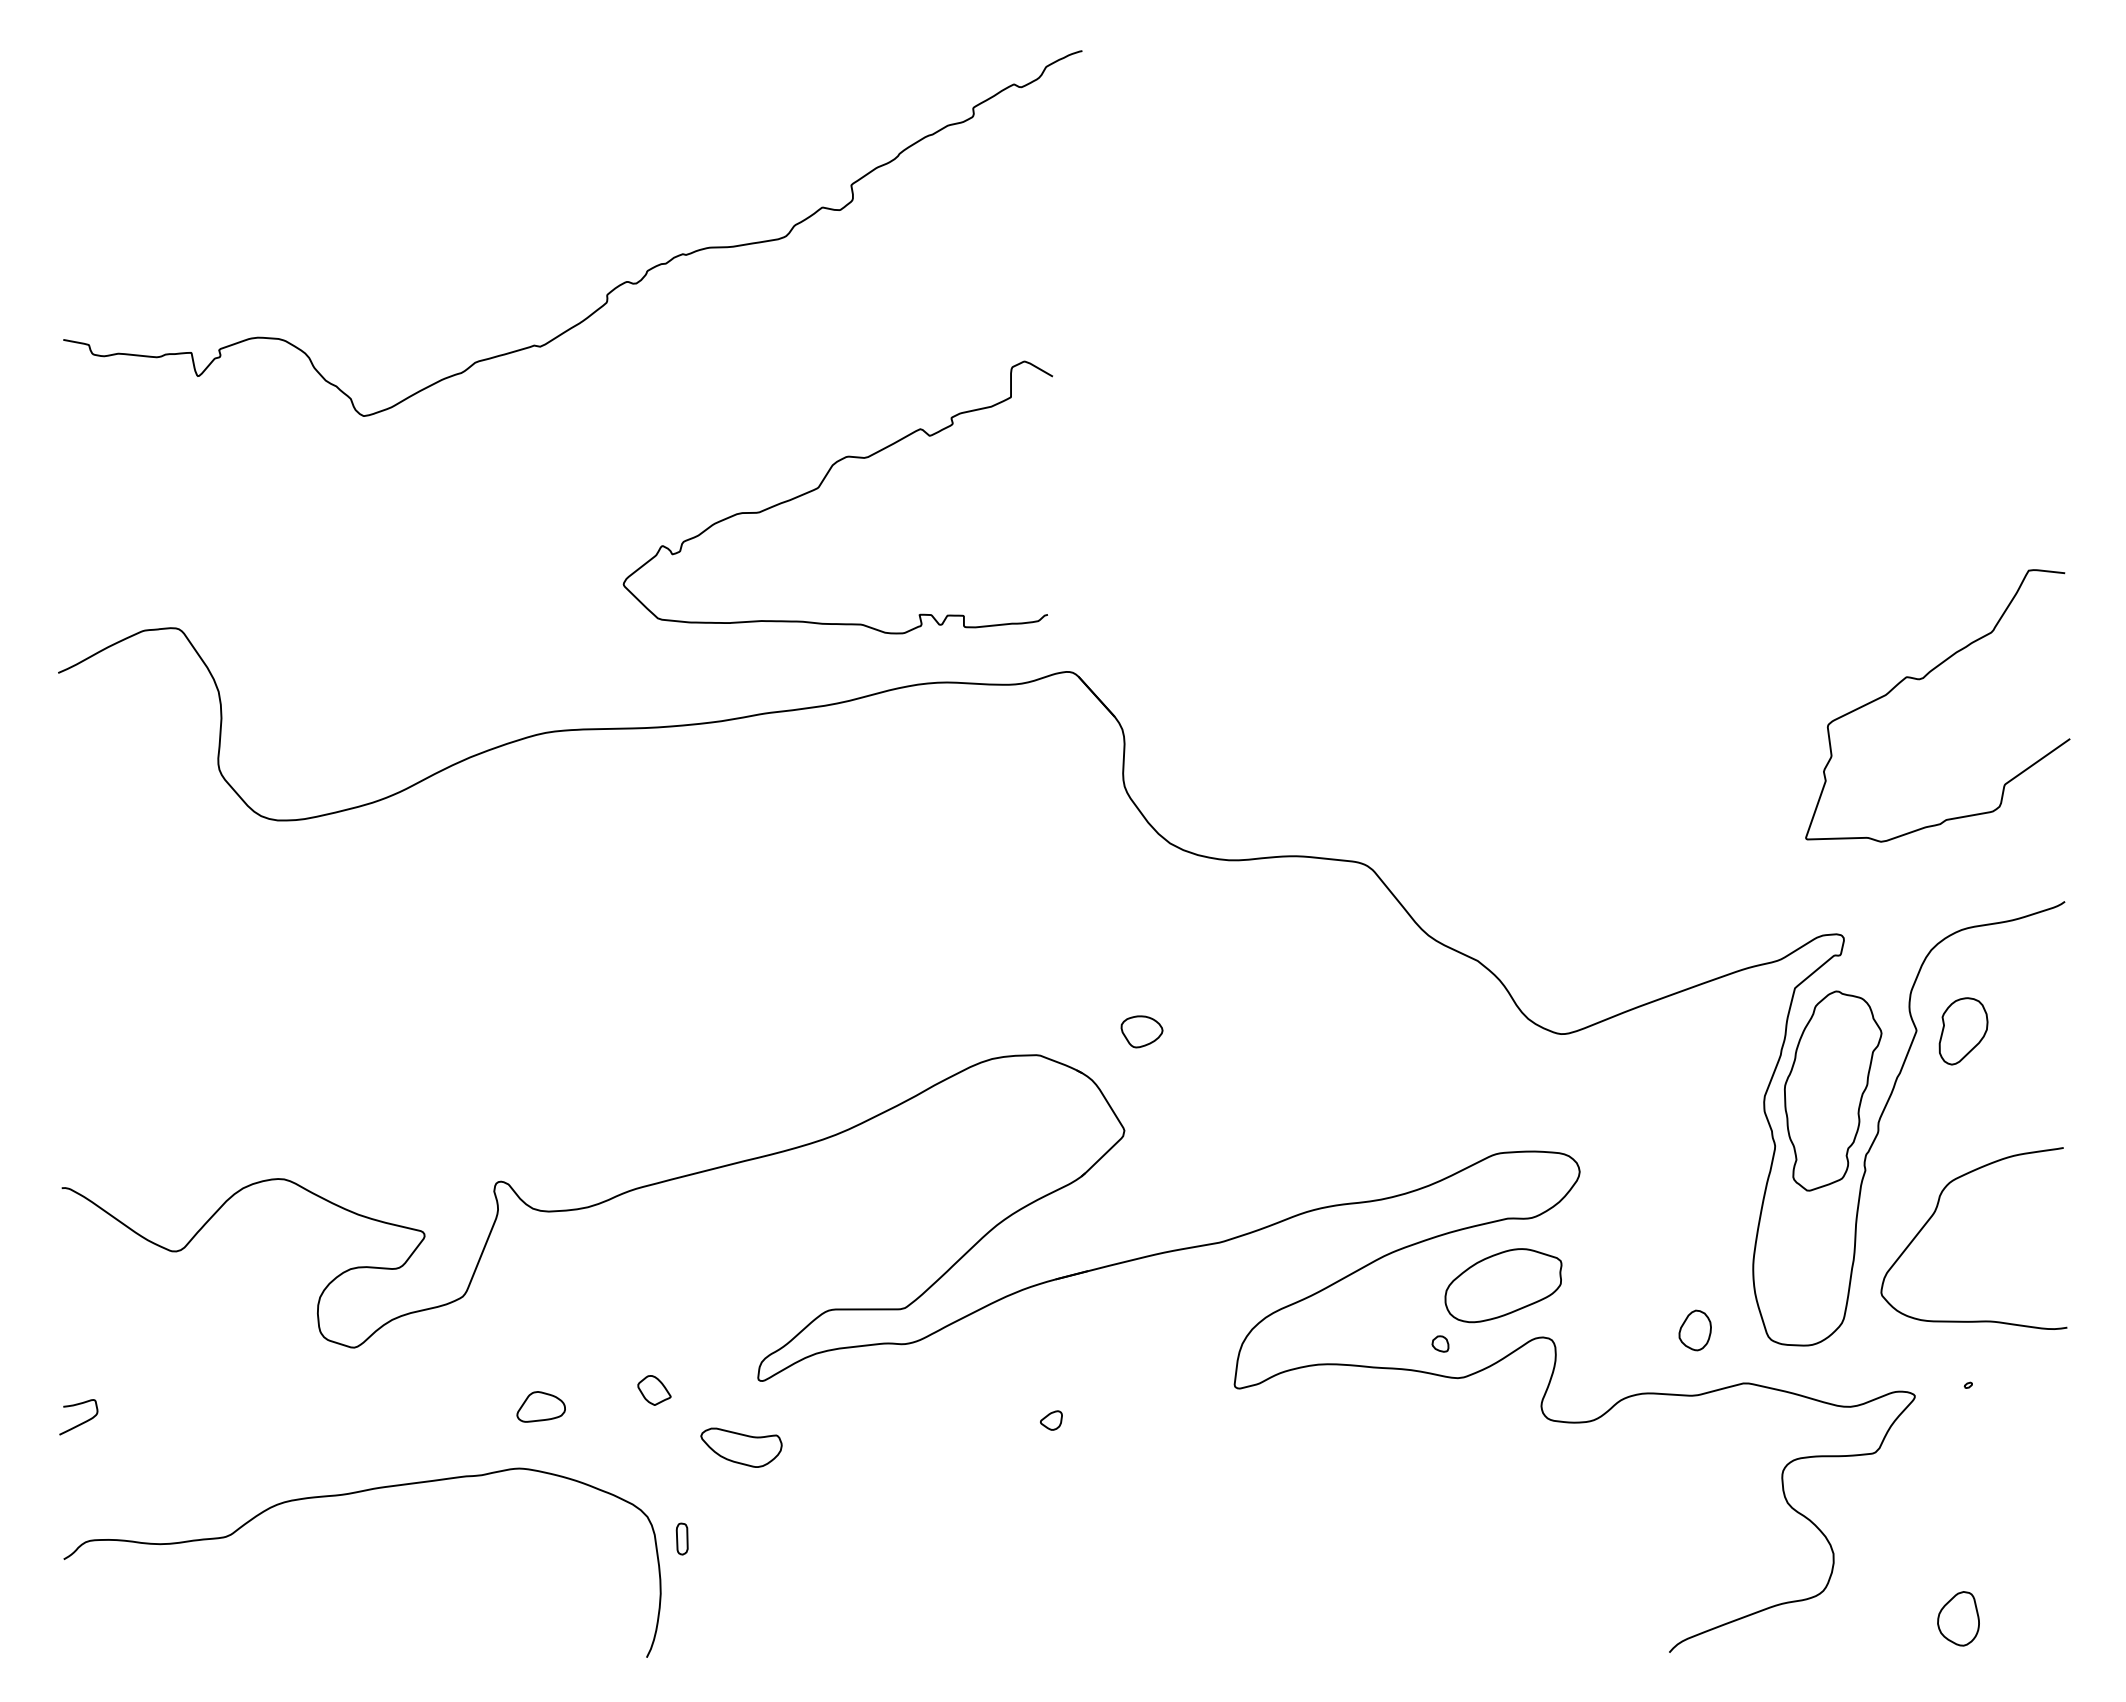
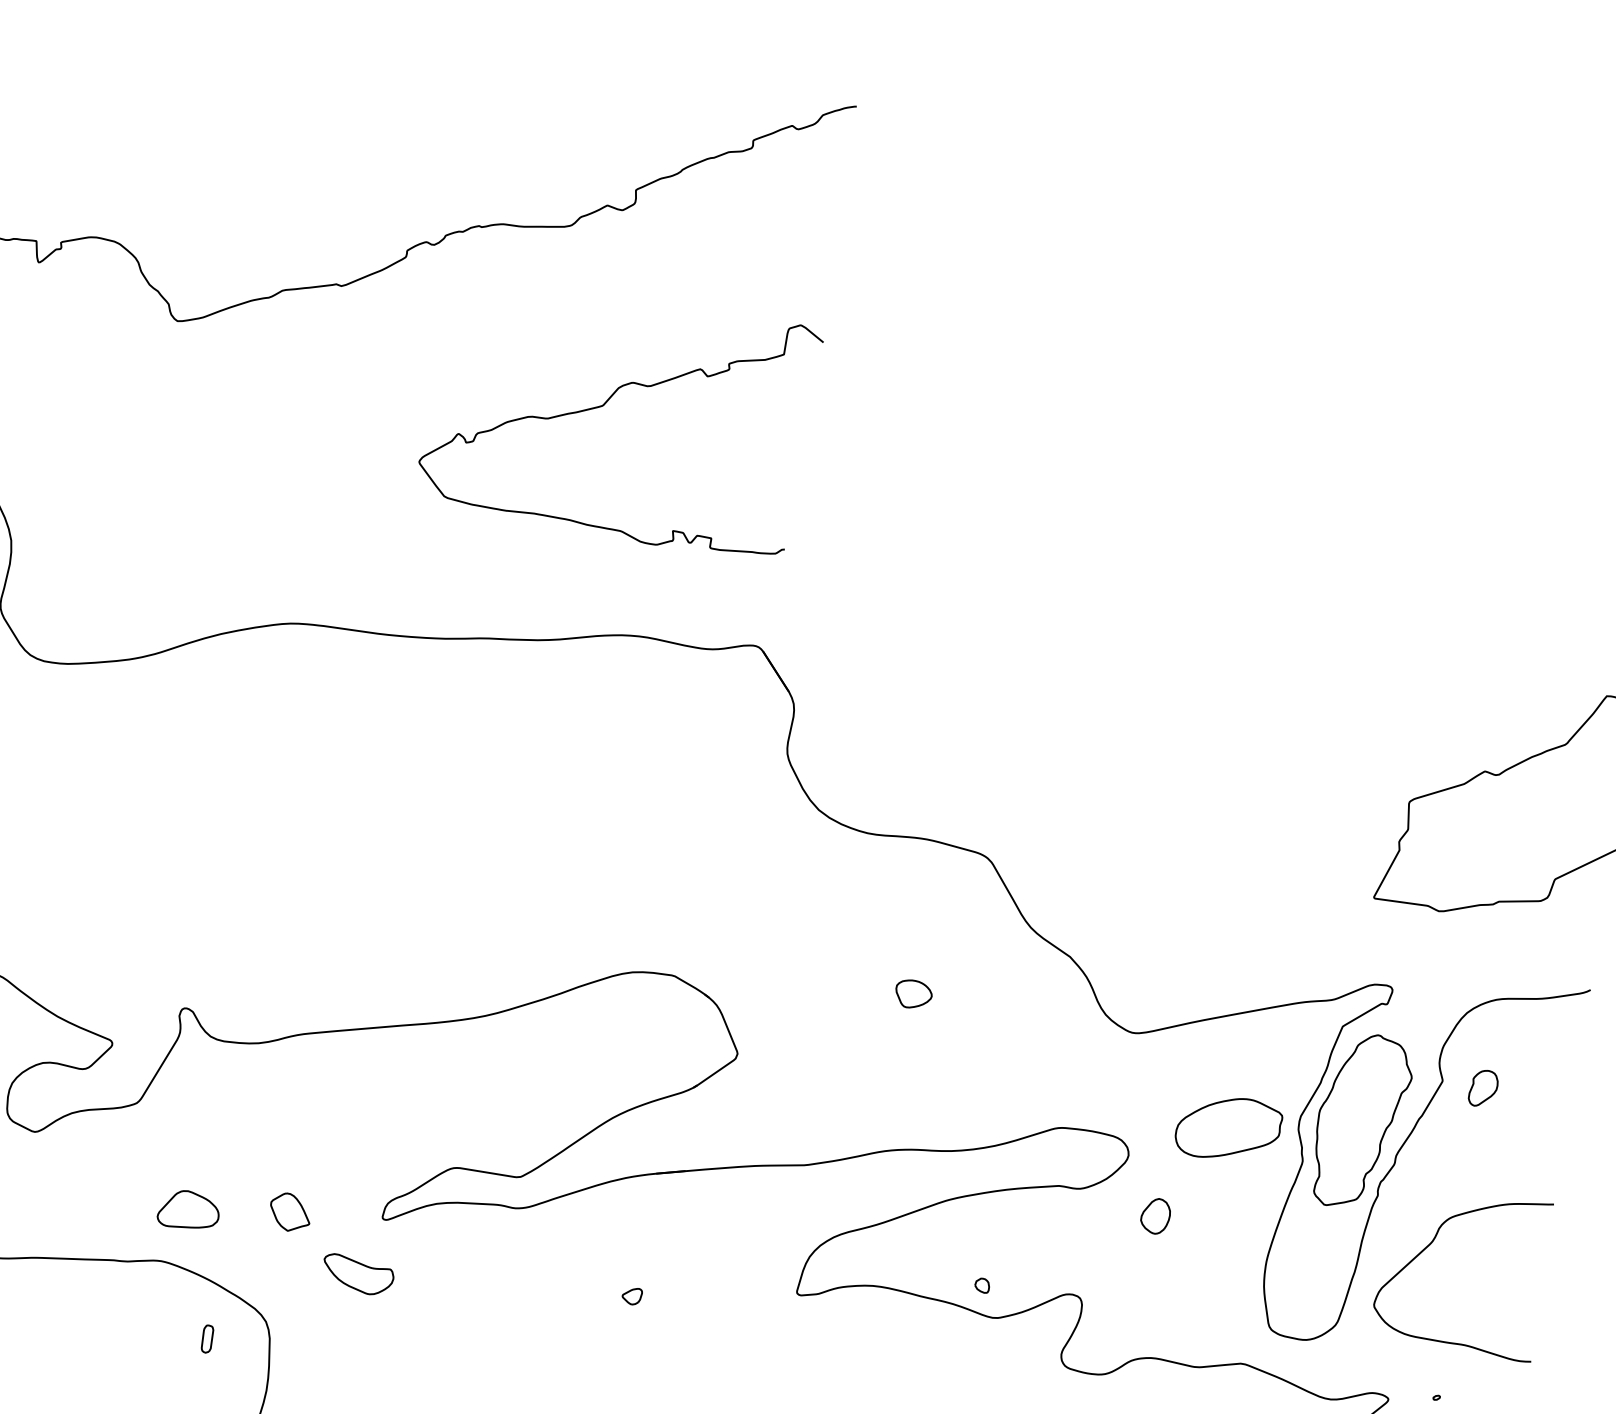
curve: (820, 486) -> (605, 404), moved
part: (1141, 1031) -> (913, 994), moved
part: (1963, 1031) -> (1483, 1088), size x0.62
part: (1503, 1285) -> (1228, 1128), moved
part: (1694, 1330) -> (1155, 1216), moved
part: (654, 1390) -> (290, 1212), size x1.43
part: (541, 1406) -> (189, 1210), size x1.43
part: (681, 1538) -> (206, 1338), moved

